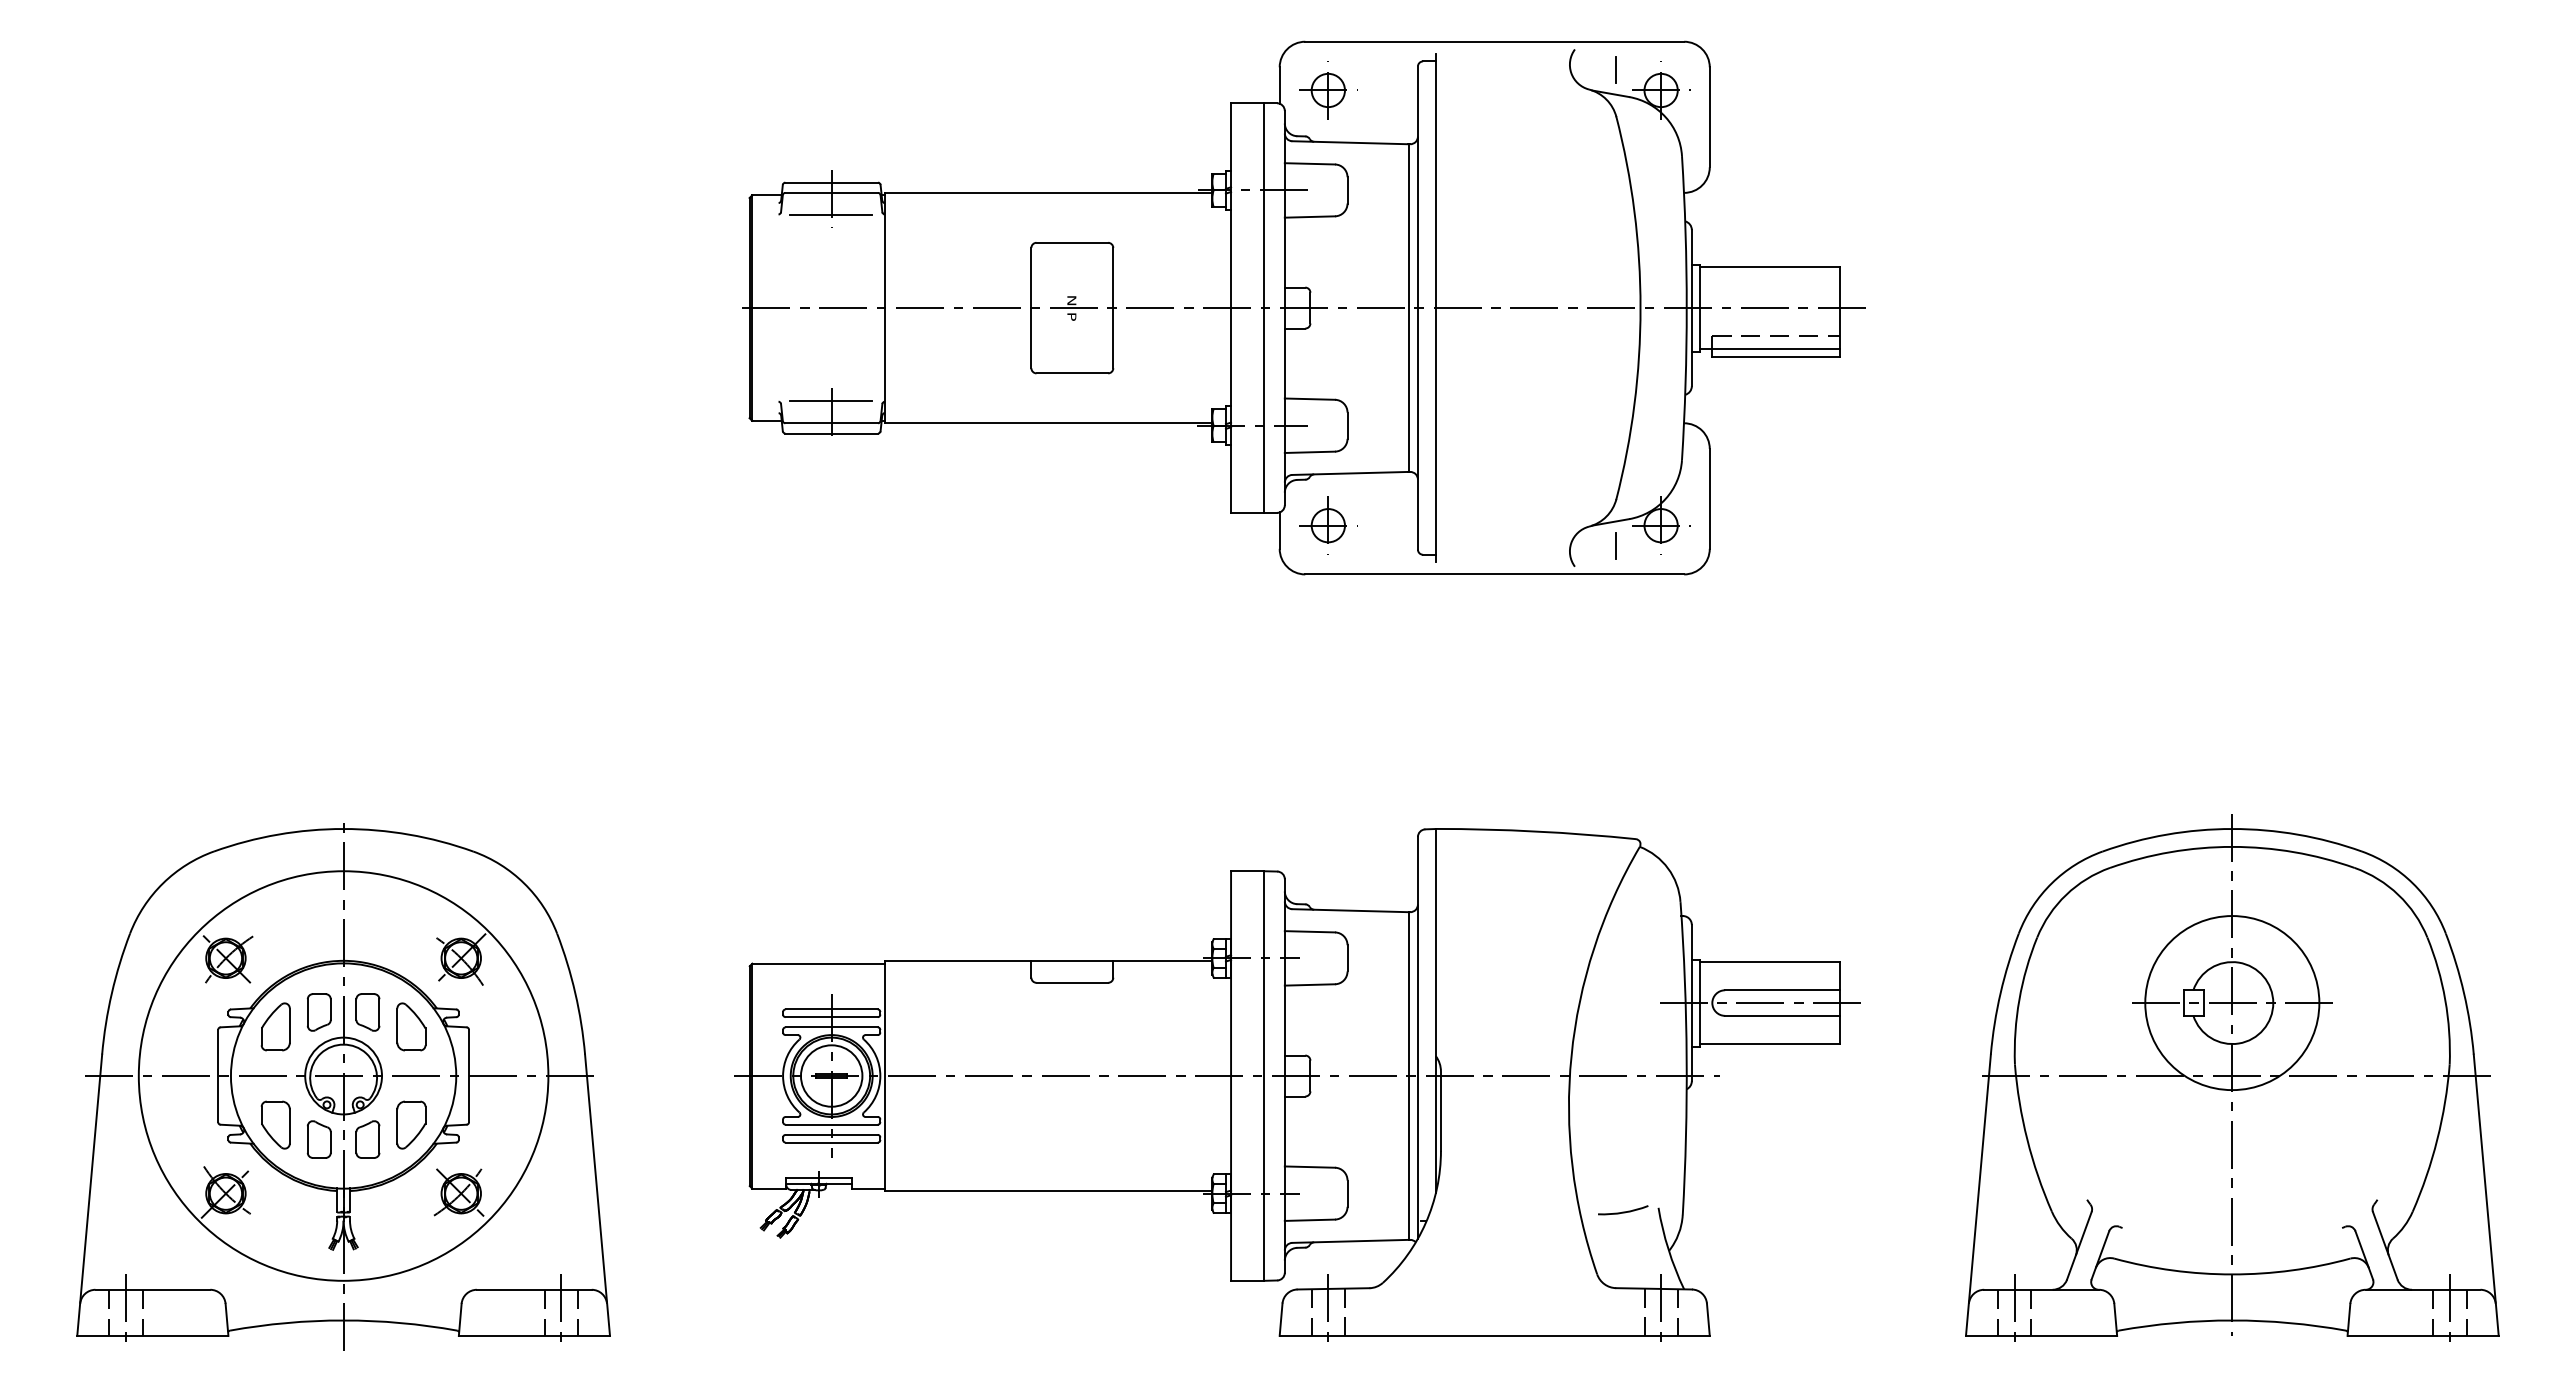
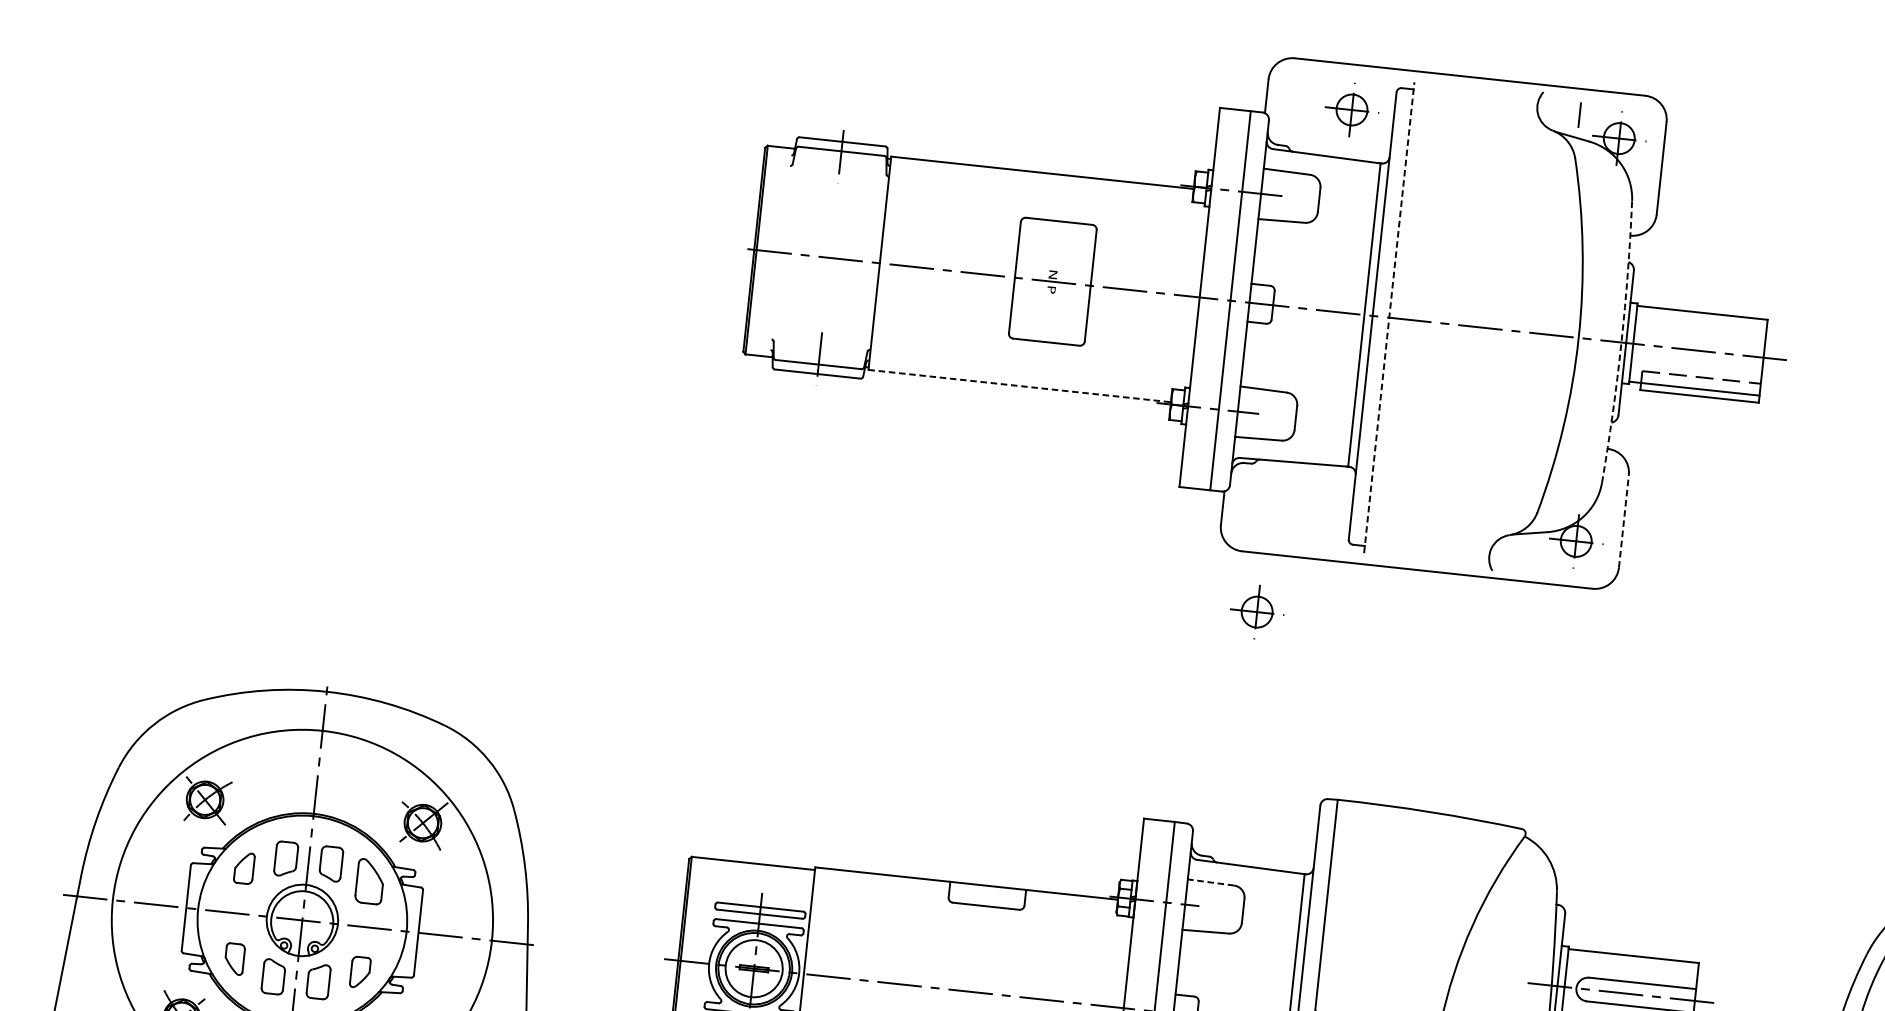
part: (1328, 90) -> (1352, 110), moved
line: (830, 214) -> (838, 171), removed
line: (1435, 307) -> (1388, 317), solid -> dashed
arc: (1686, 308) -> (1621, 342), solid -> dashed
line: (830, 401) -> (819, 344), removed
line: (1049, 423) -> (1020, 386), solid -> dashed
line: (1709, 498) -> (1623, 521), solid -> dashed
part: (1328, 525) -> (1257, 611), moved
line: (1616, 546) -> (1532, 556), removed
line: (1309, 931) -> (1210, 882), solid -> dashed
part: (275, 1026) -> (244, 867), size x0.7
part: (275, 1124) -> (234, 958), size x0.7
part: (411, 1124) -> (360, 972), size x0.7

